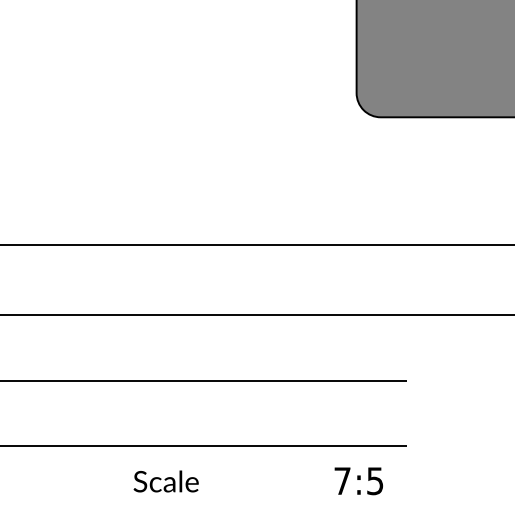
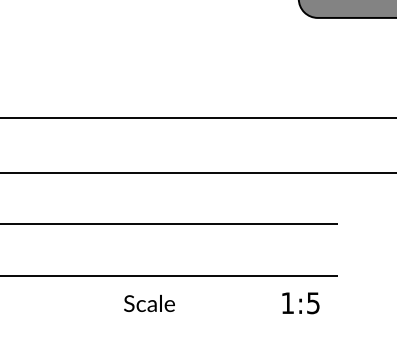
text: (342, 480) -> (287, 302), 7:5 -> 1:5

